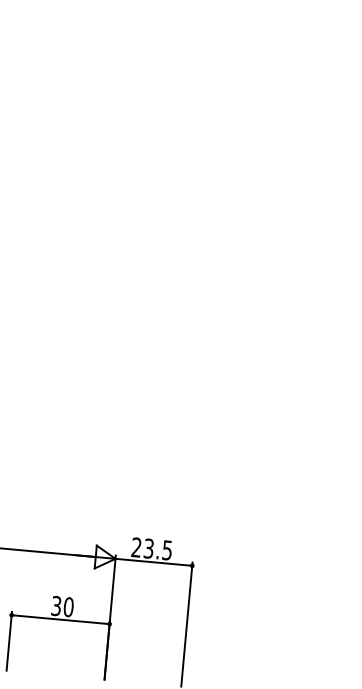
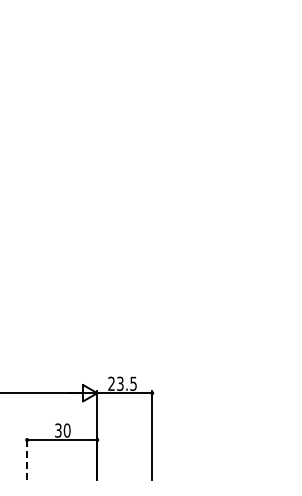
line: (9, 641) -> (27, 458), solid -> dashed

